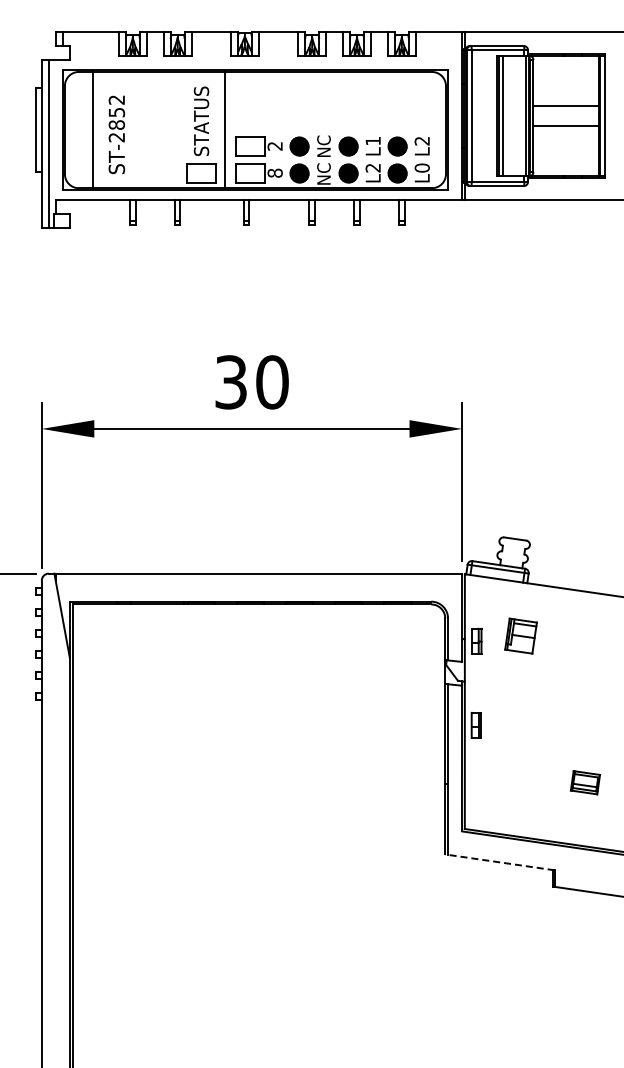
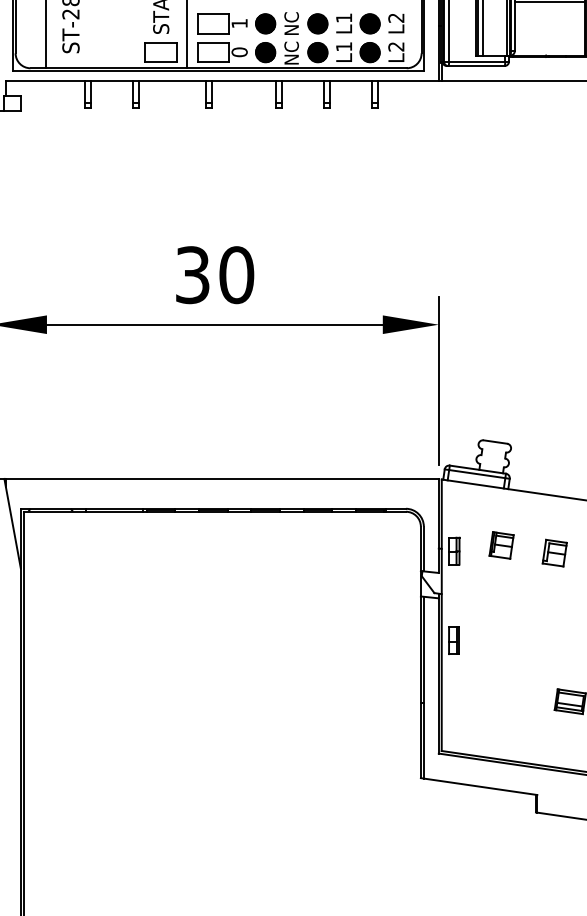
text: (274, 146) -> (238, 23), 2 -> 1
text: (421, 167) -> (395, 46), L0 -> L2
text: (372, 168) -> (343, 47), L2 -> L1
text: (274, 172) -> (238, 51), 8 -> 0
part: (520, 635) -> (501, 544), size x0.71
part: (570, 642) -> (554, 552), added
line: (499, 862) -> (478, 786), dashed -> solid

